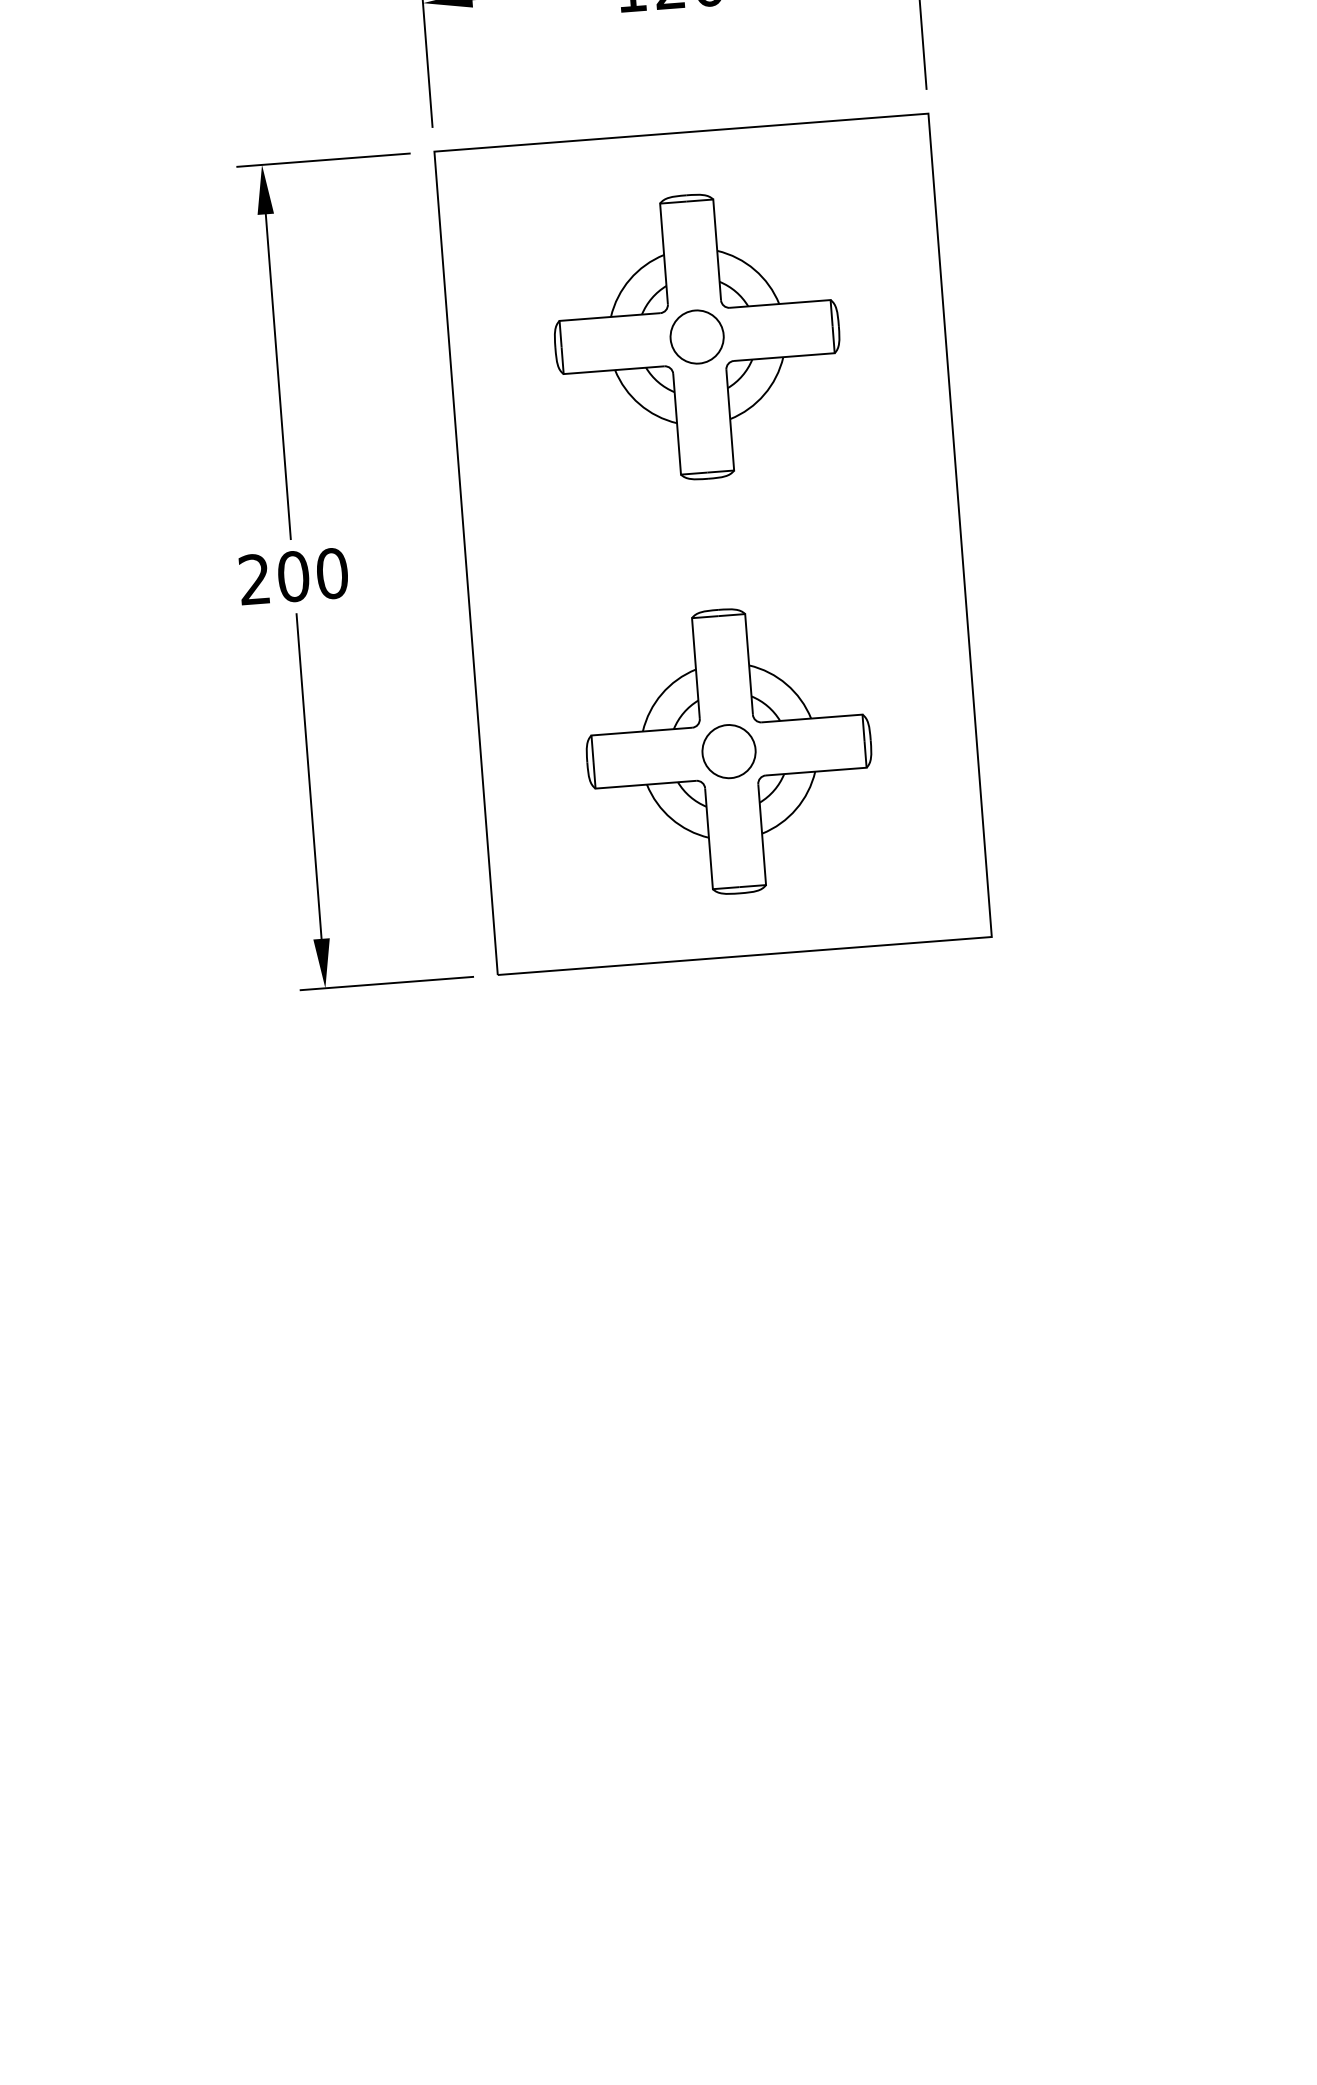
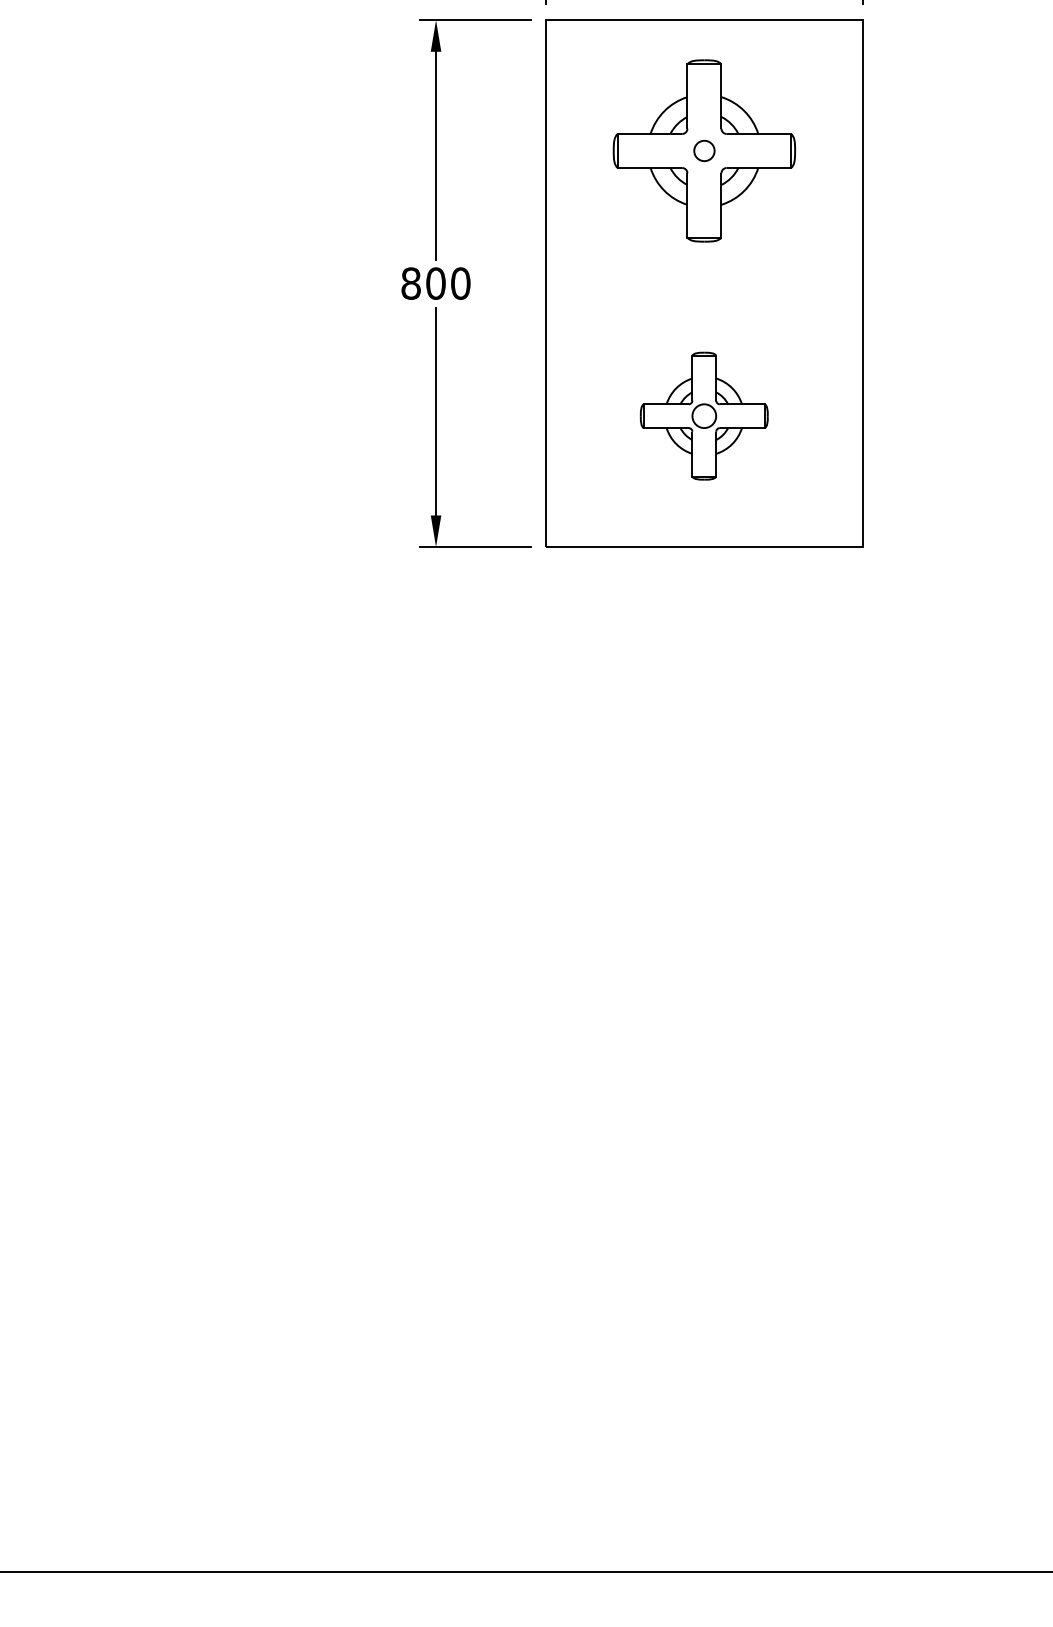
circle: (697, 336) -> (704, 150), size x0.6
text: (253, 579) -> (410, 283), 200 -> 800
part: (727, 750) -> (703, 415), size x0.7

